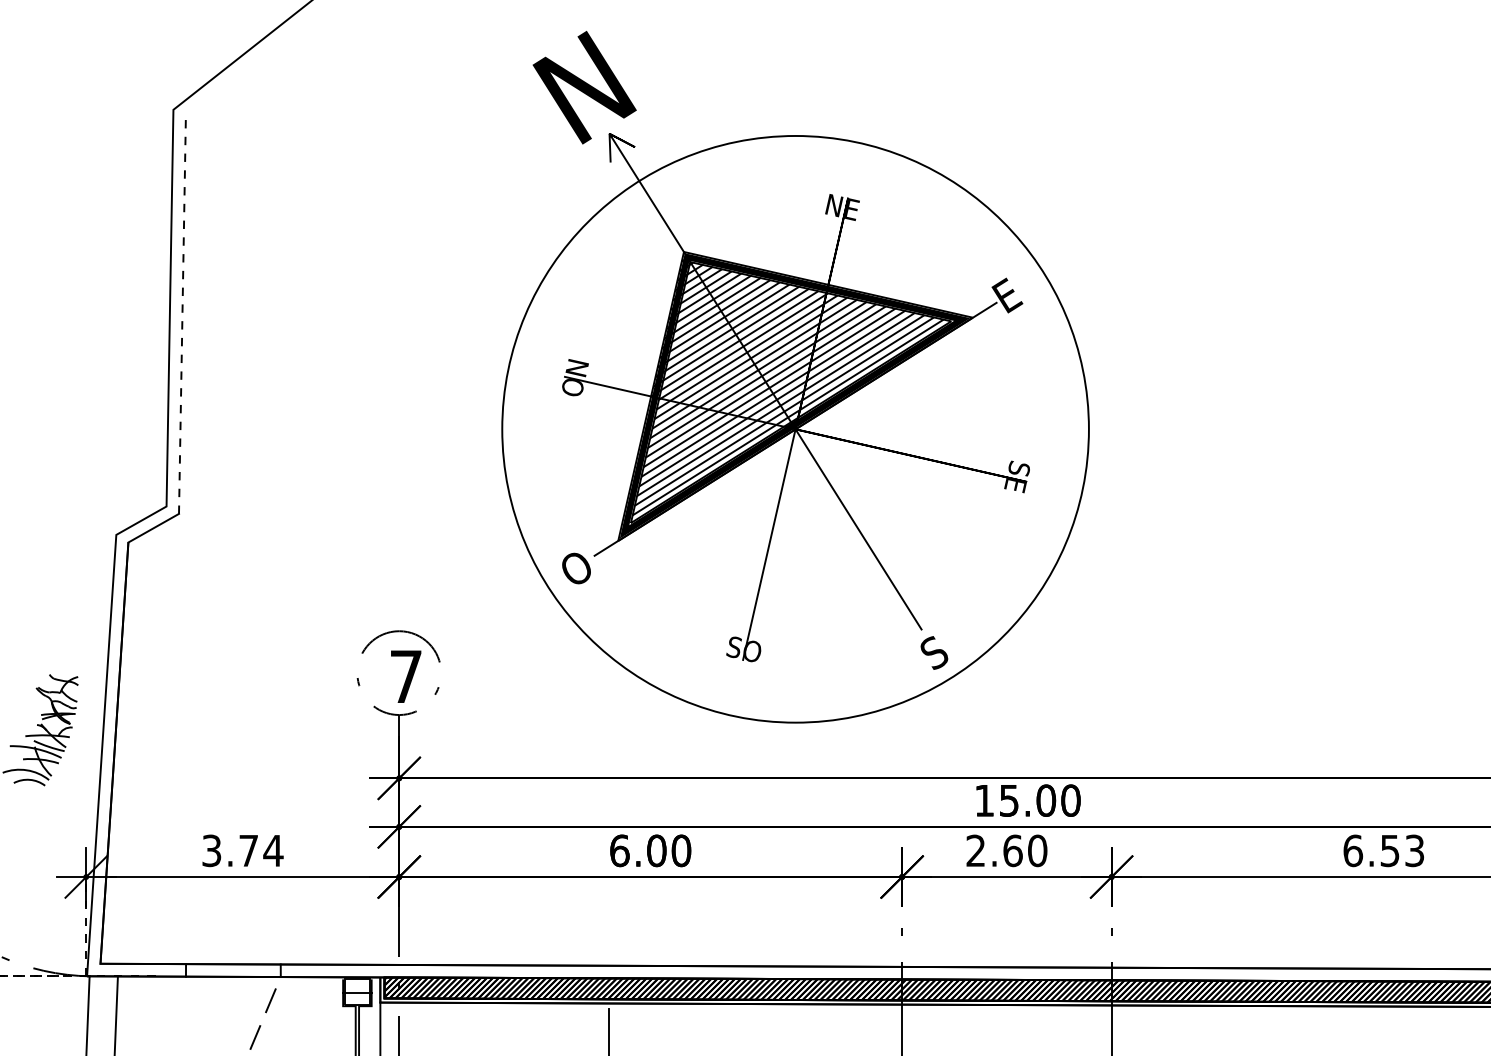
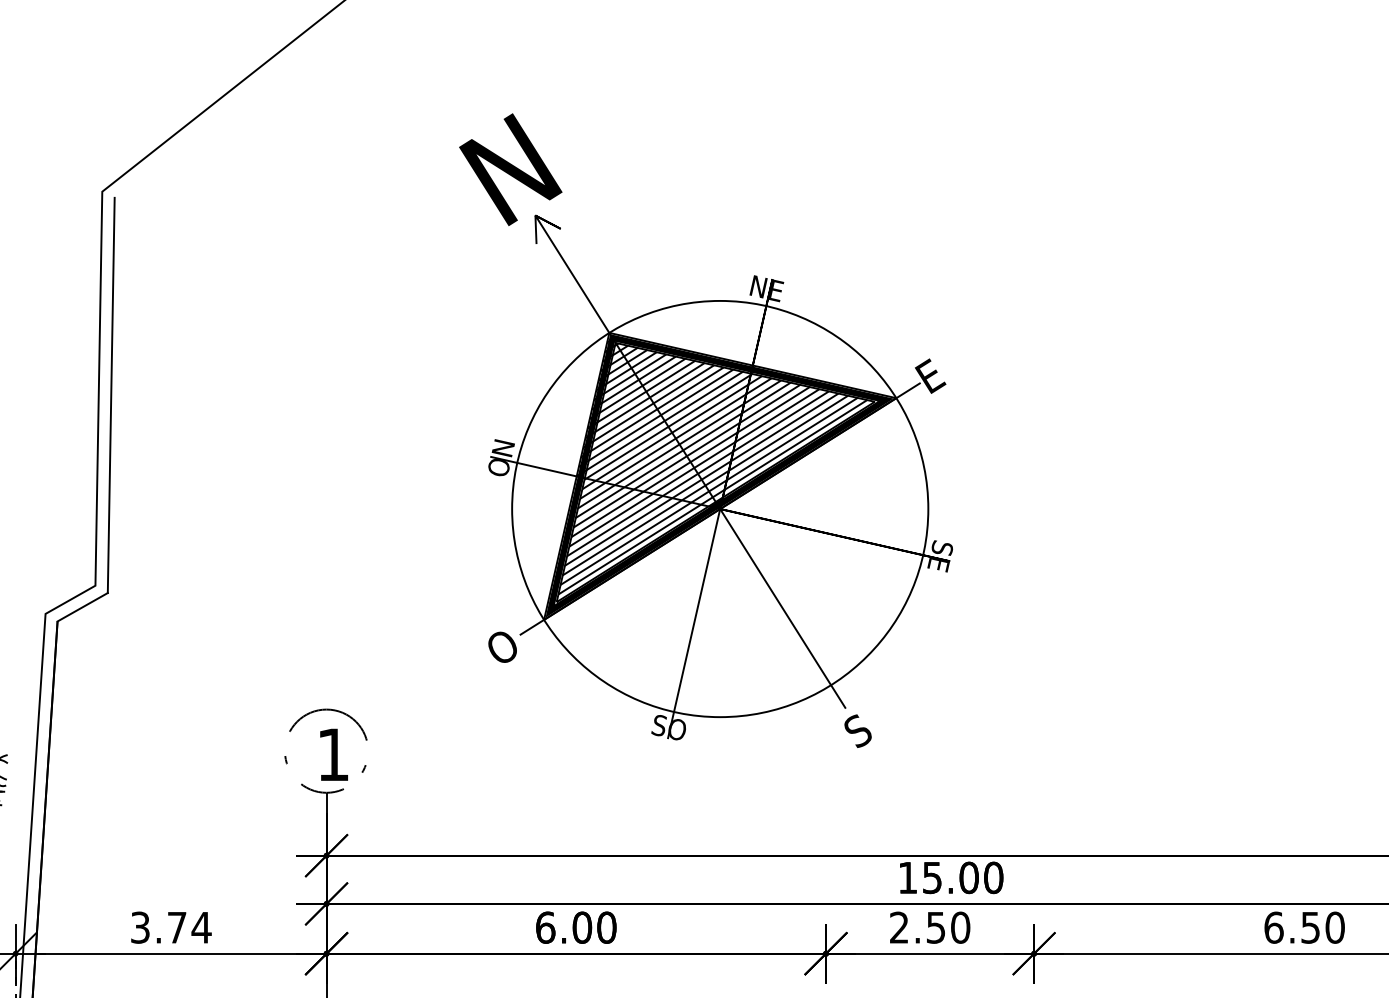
line: (182, 314) -> (111, 395), dashed -> solid
circle: (795, 428) -> (720, 508), size x0.71
text: (406, 676) -> (333, 754), 7 -> 1
text: (1012, 850) -> (935, 927), 2.60 -> 2.50
text: (1414, 850) -> (1334, 927), 6.53 -> 6.50

